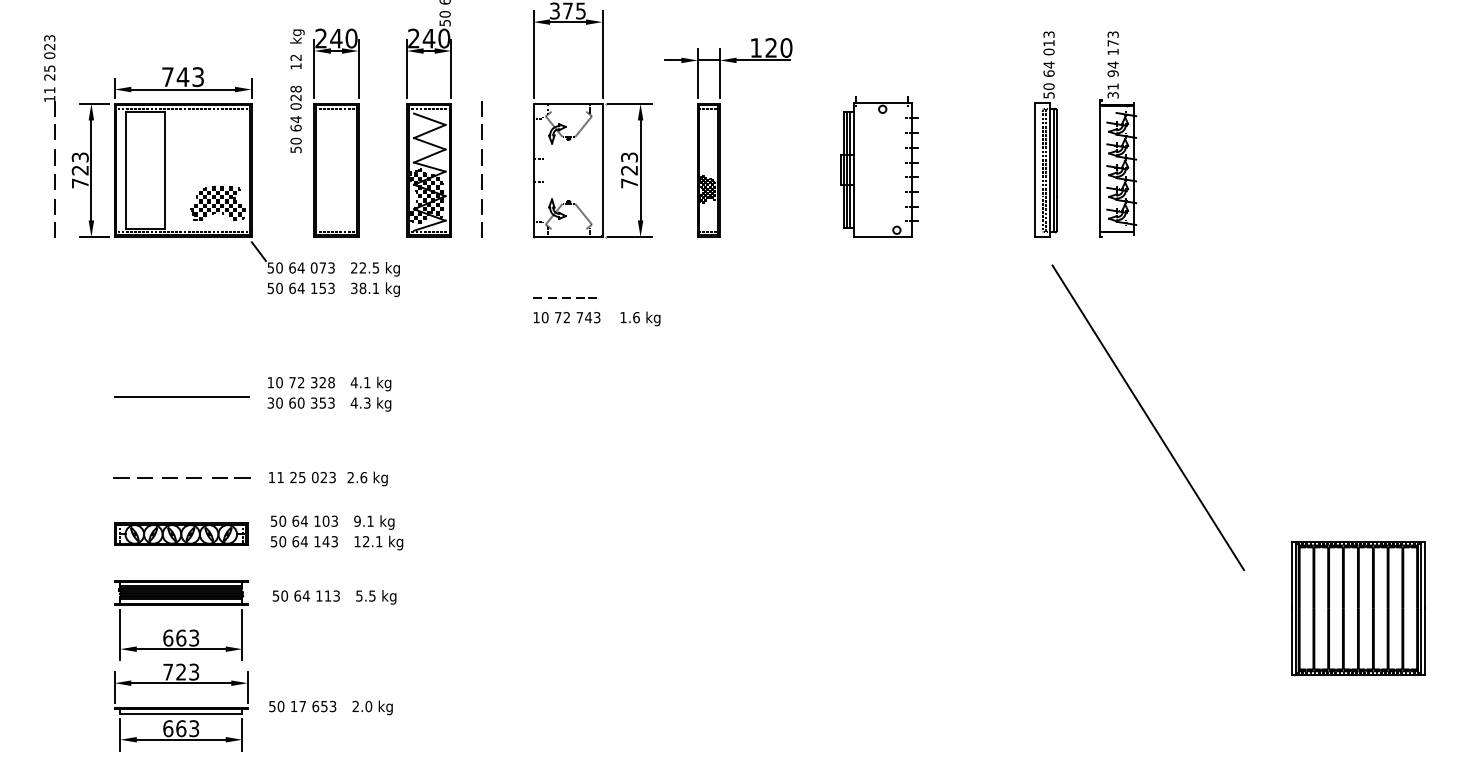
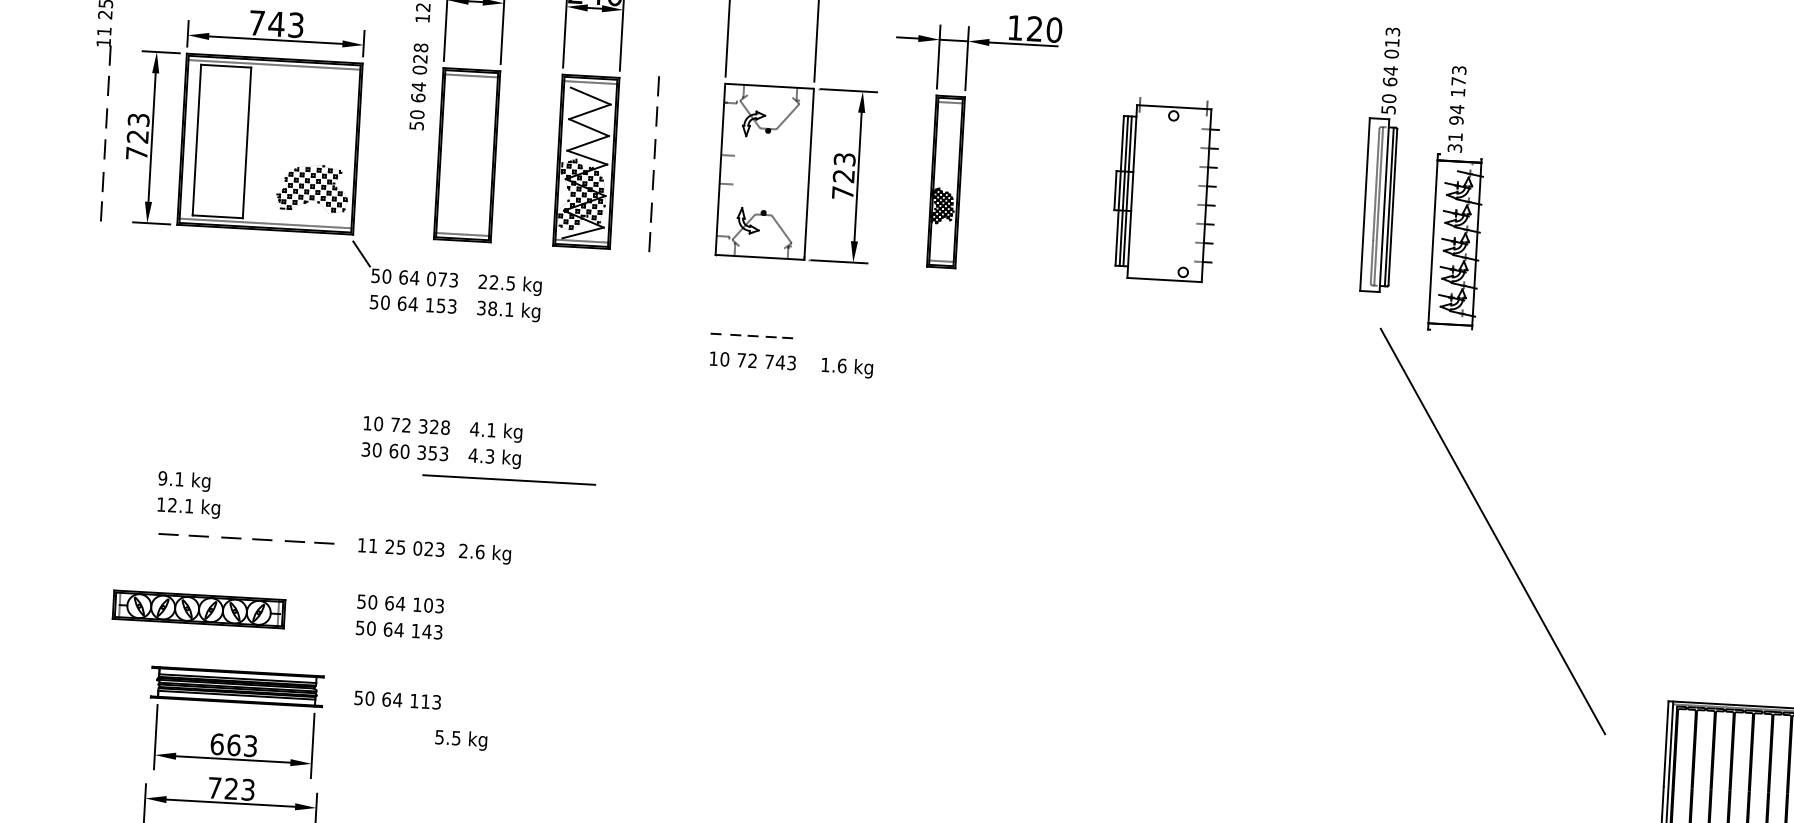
part: (1118, 134) -> (1458, 199), moved
line: (181, 396) -> (508, 479), moved
text: (378, 532) -> (189, 494), moved
part: (181, 533) -> (199, 608), moved
text: (376, 597) -> (461, 740), moved

